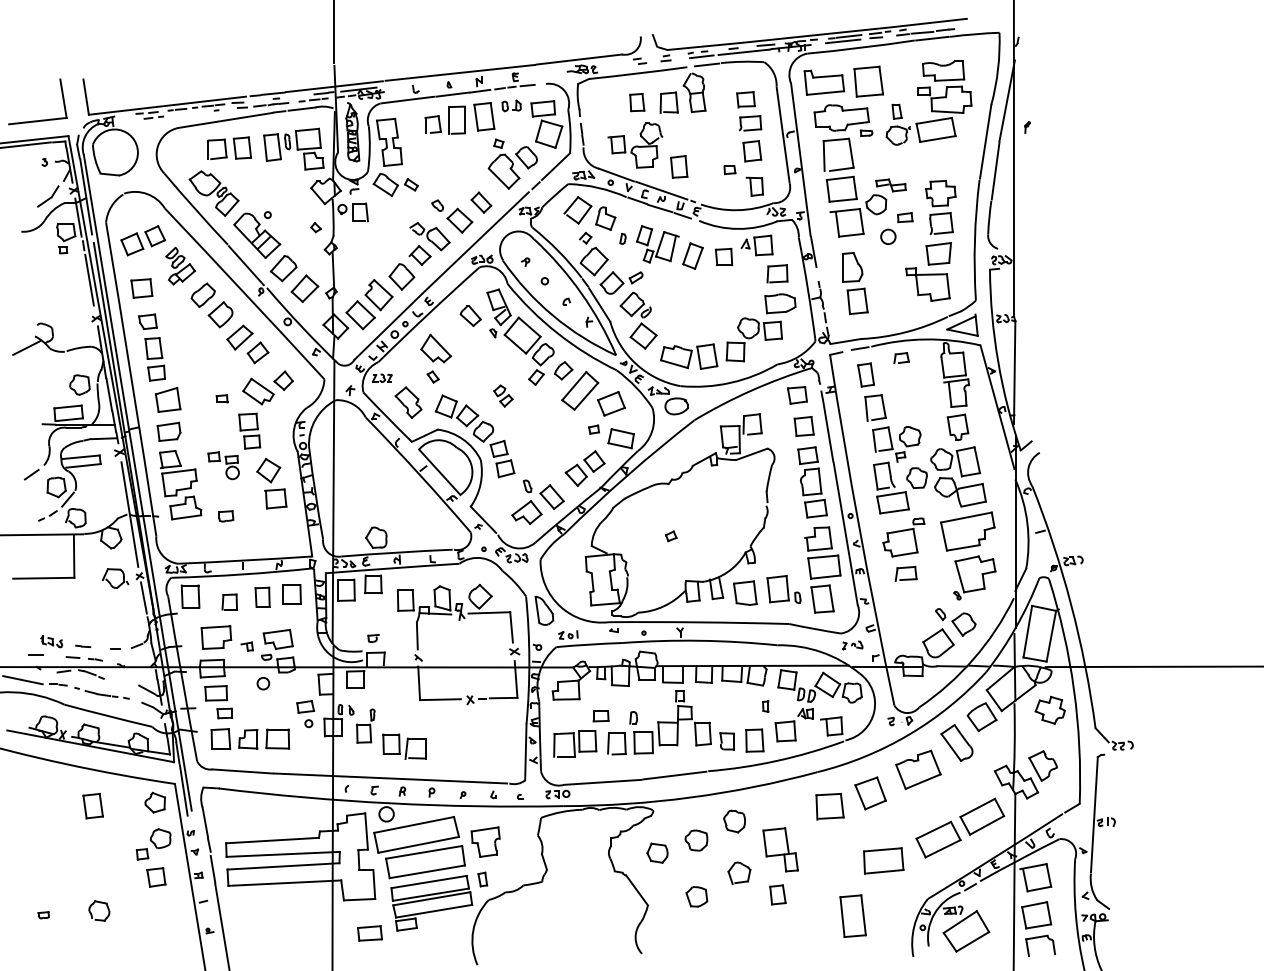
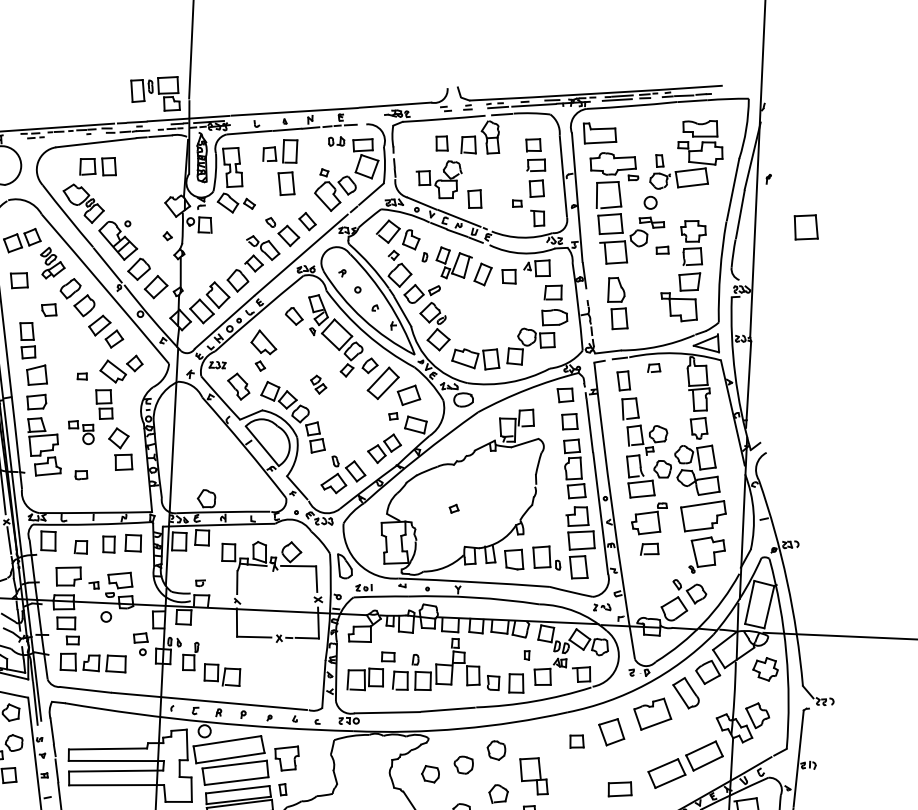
part: (868, 81) -> (806, 227), moved
part: (484, 116) -> (286, 183), moved
part: (293, 148) -> (155, 92), moved
circle: (888, 236) -> (650, 202), moved
part: (147, 321) -> (48, 309), moved
part: (829, 806) -> (576, 741), size x0.6
part: (883, 860) -> (619, 788), size x0.7

